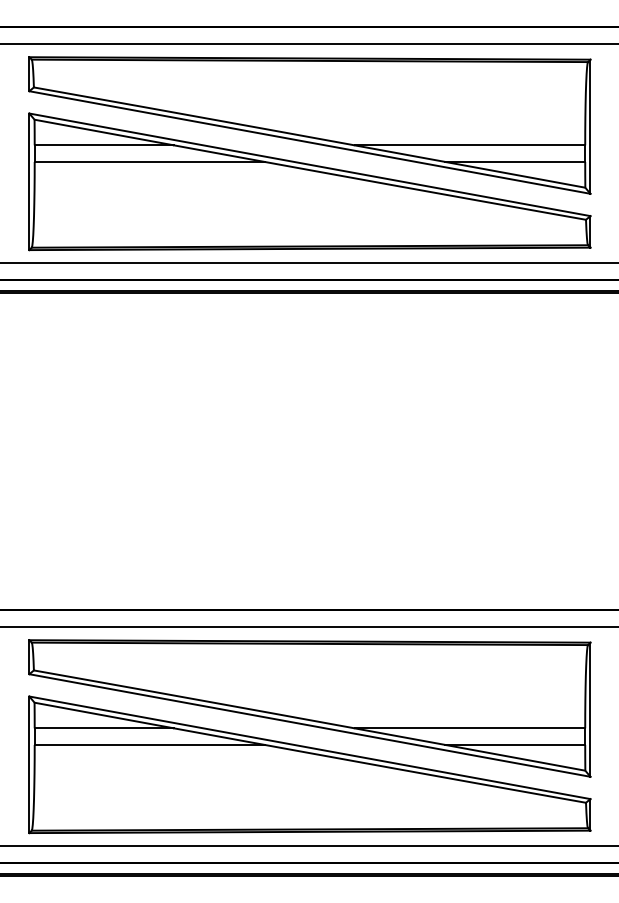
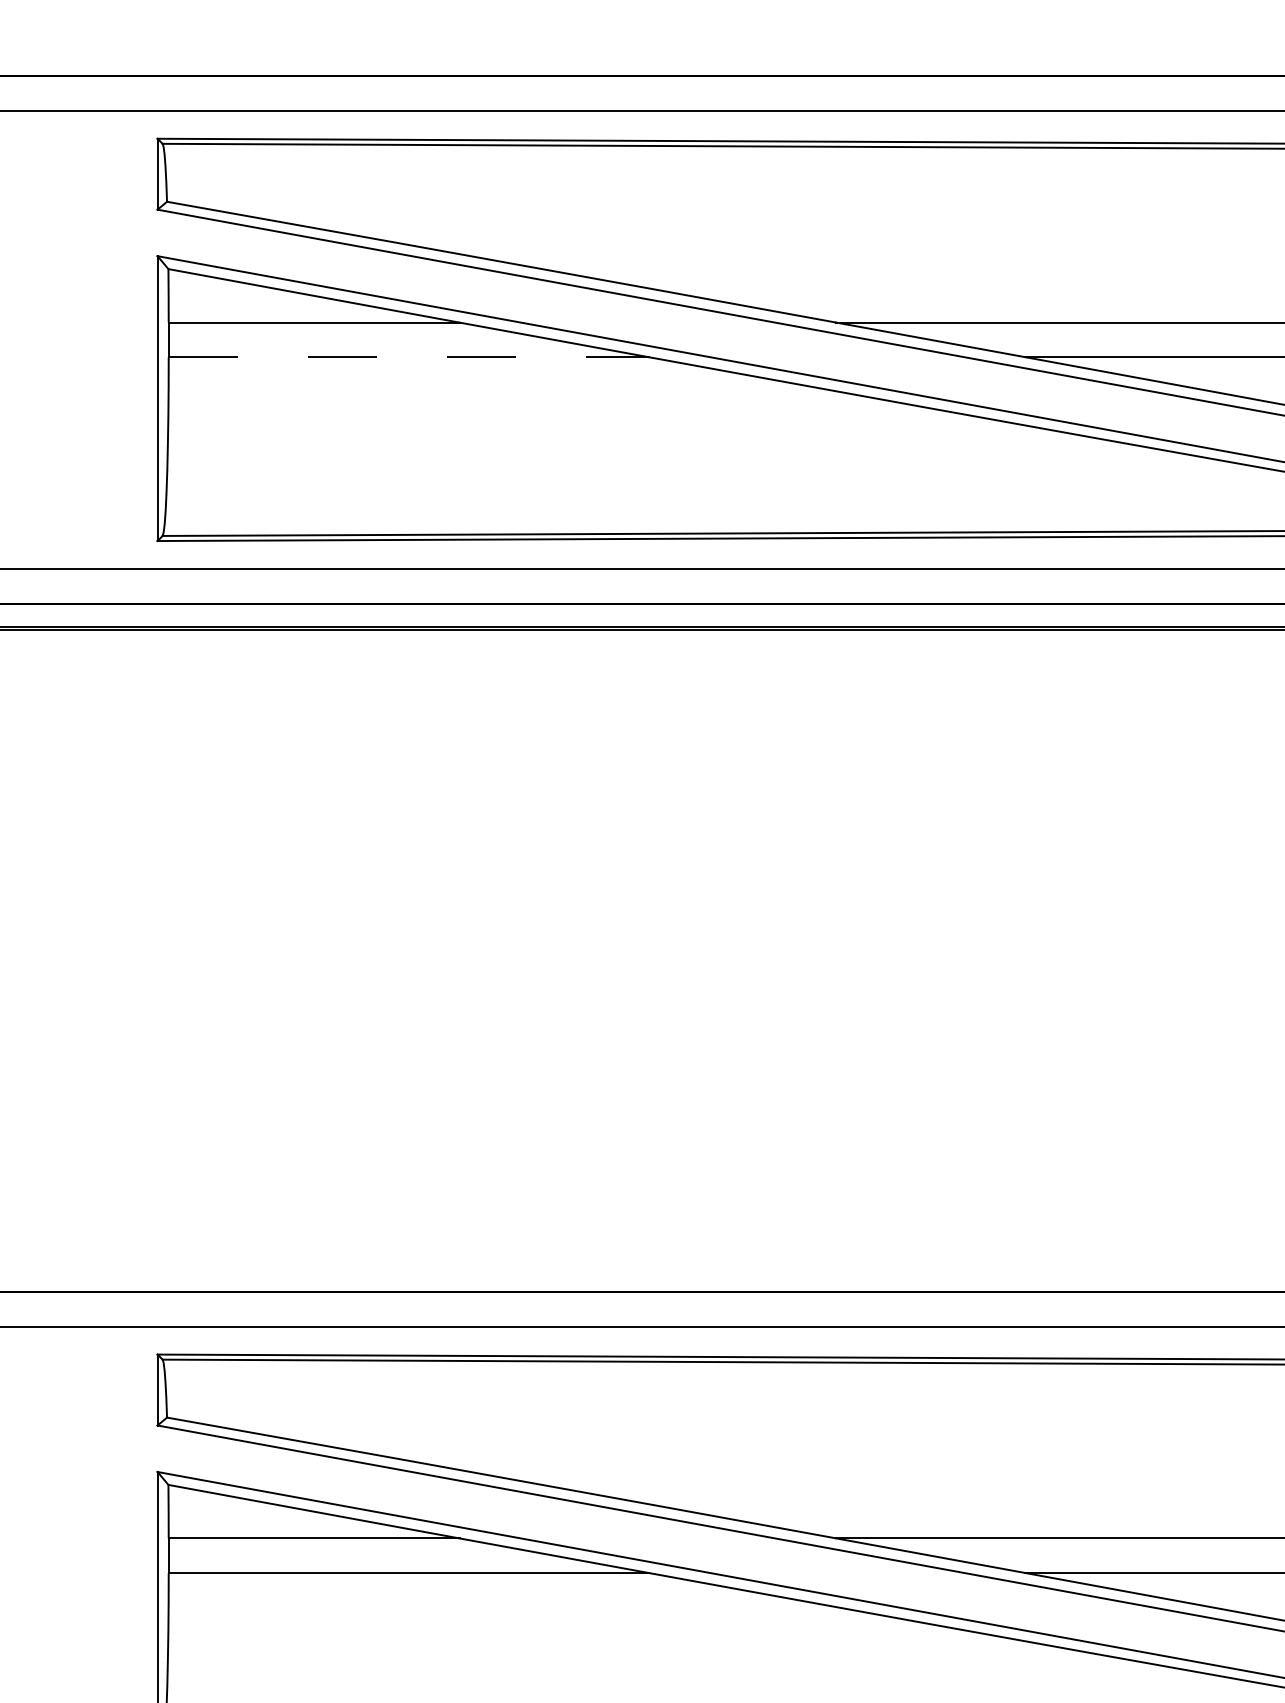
line: (150, 161) -> (410, 356), solid -> dashed

